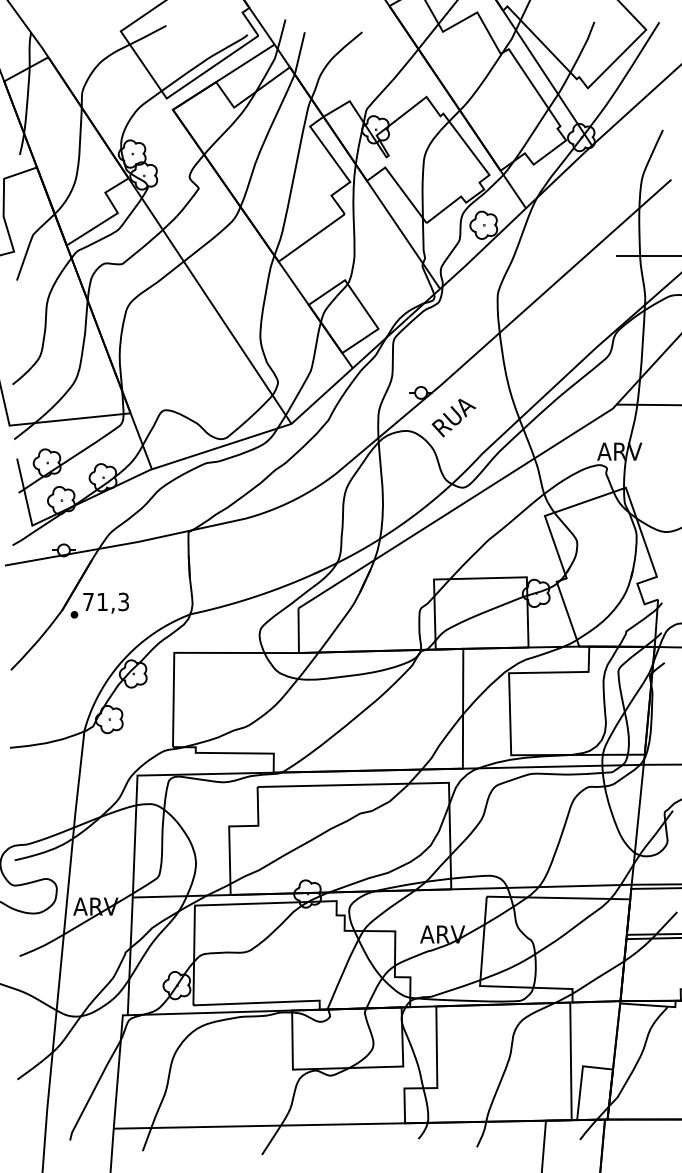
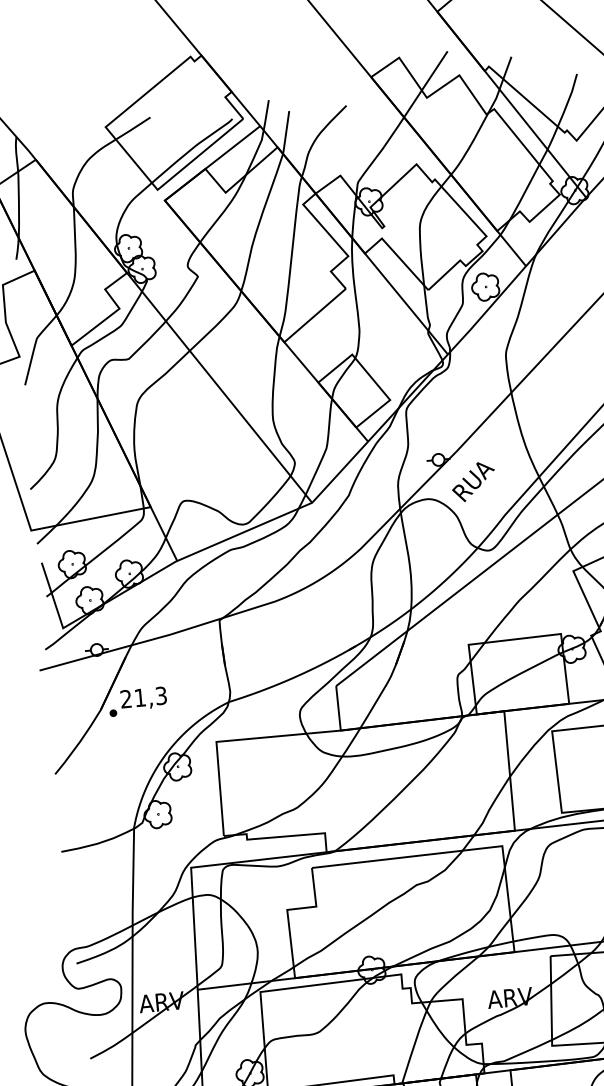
text: (88, 601) -> (126, 698), 71,3 -> 21,3

